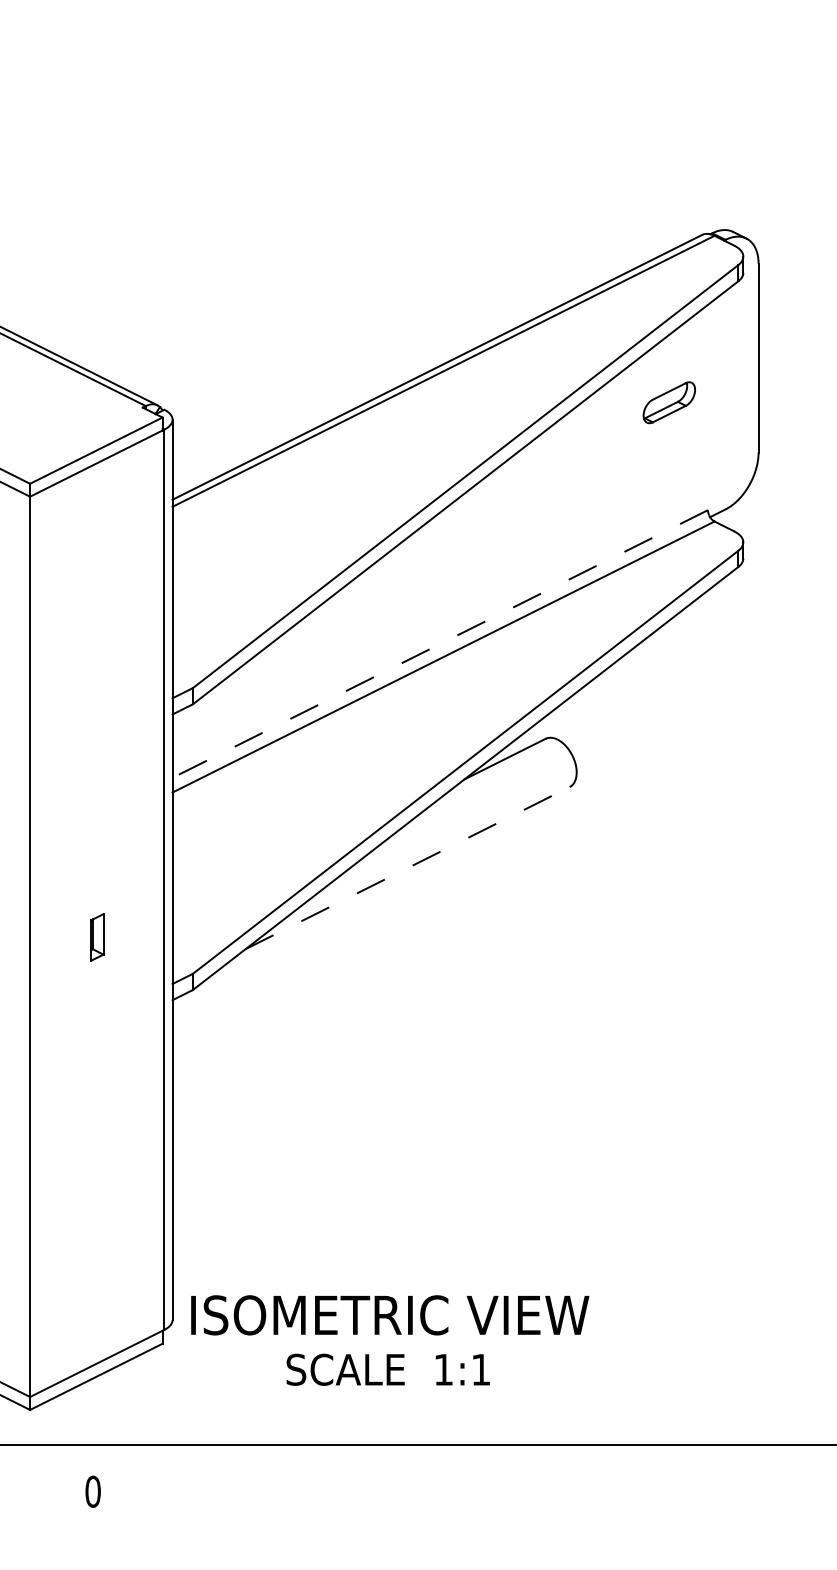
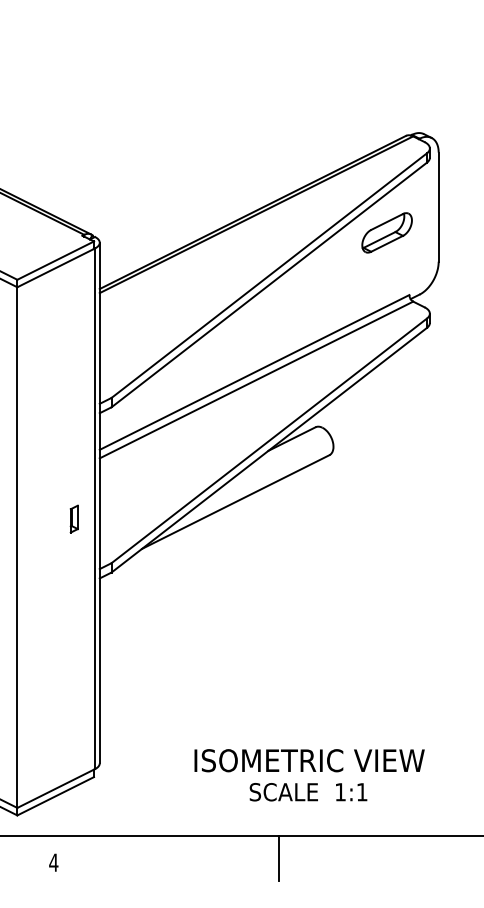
part: (668, 402) -> (386, 232), size x1.67
line: (440, 644) -> (254, 372), dashed -> solid
line: (407, 868) -> (235, 502), dashed -> solid
part: (96, 936) -> (73, 518), moved
text: (389, 1340) -> (309, 775), moved
line: (481, 1482) -> (278, 857), added
text: (92, 1491) -> (53, 862), 0 -> 4

